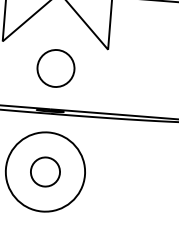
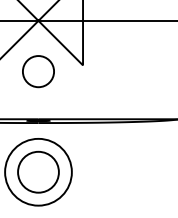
circle: (56, 68) -> (38, 71), moved
circle: (45, 171) -> (38, 171), size x1.67

